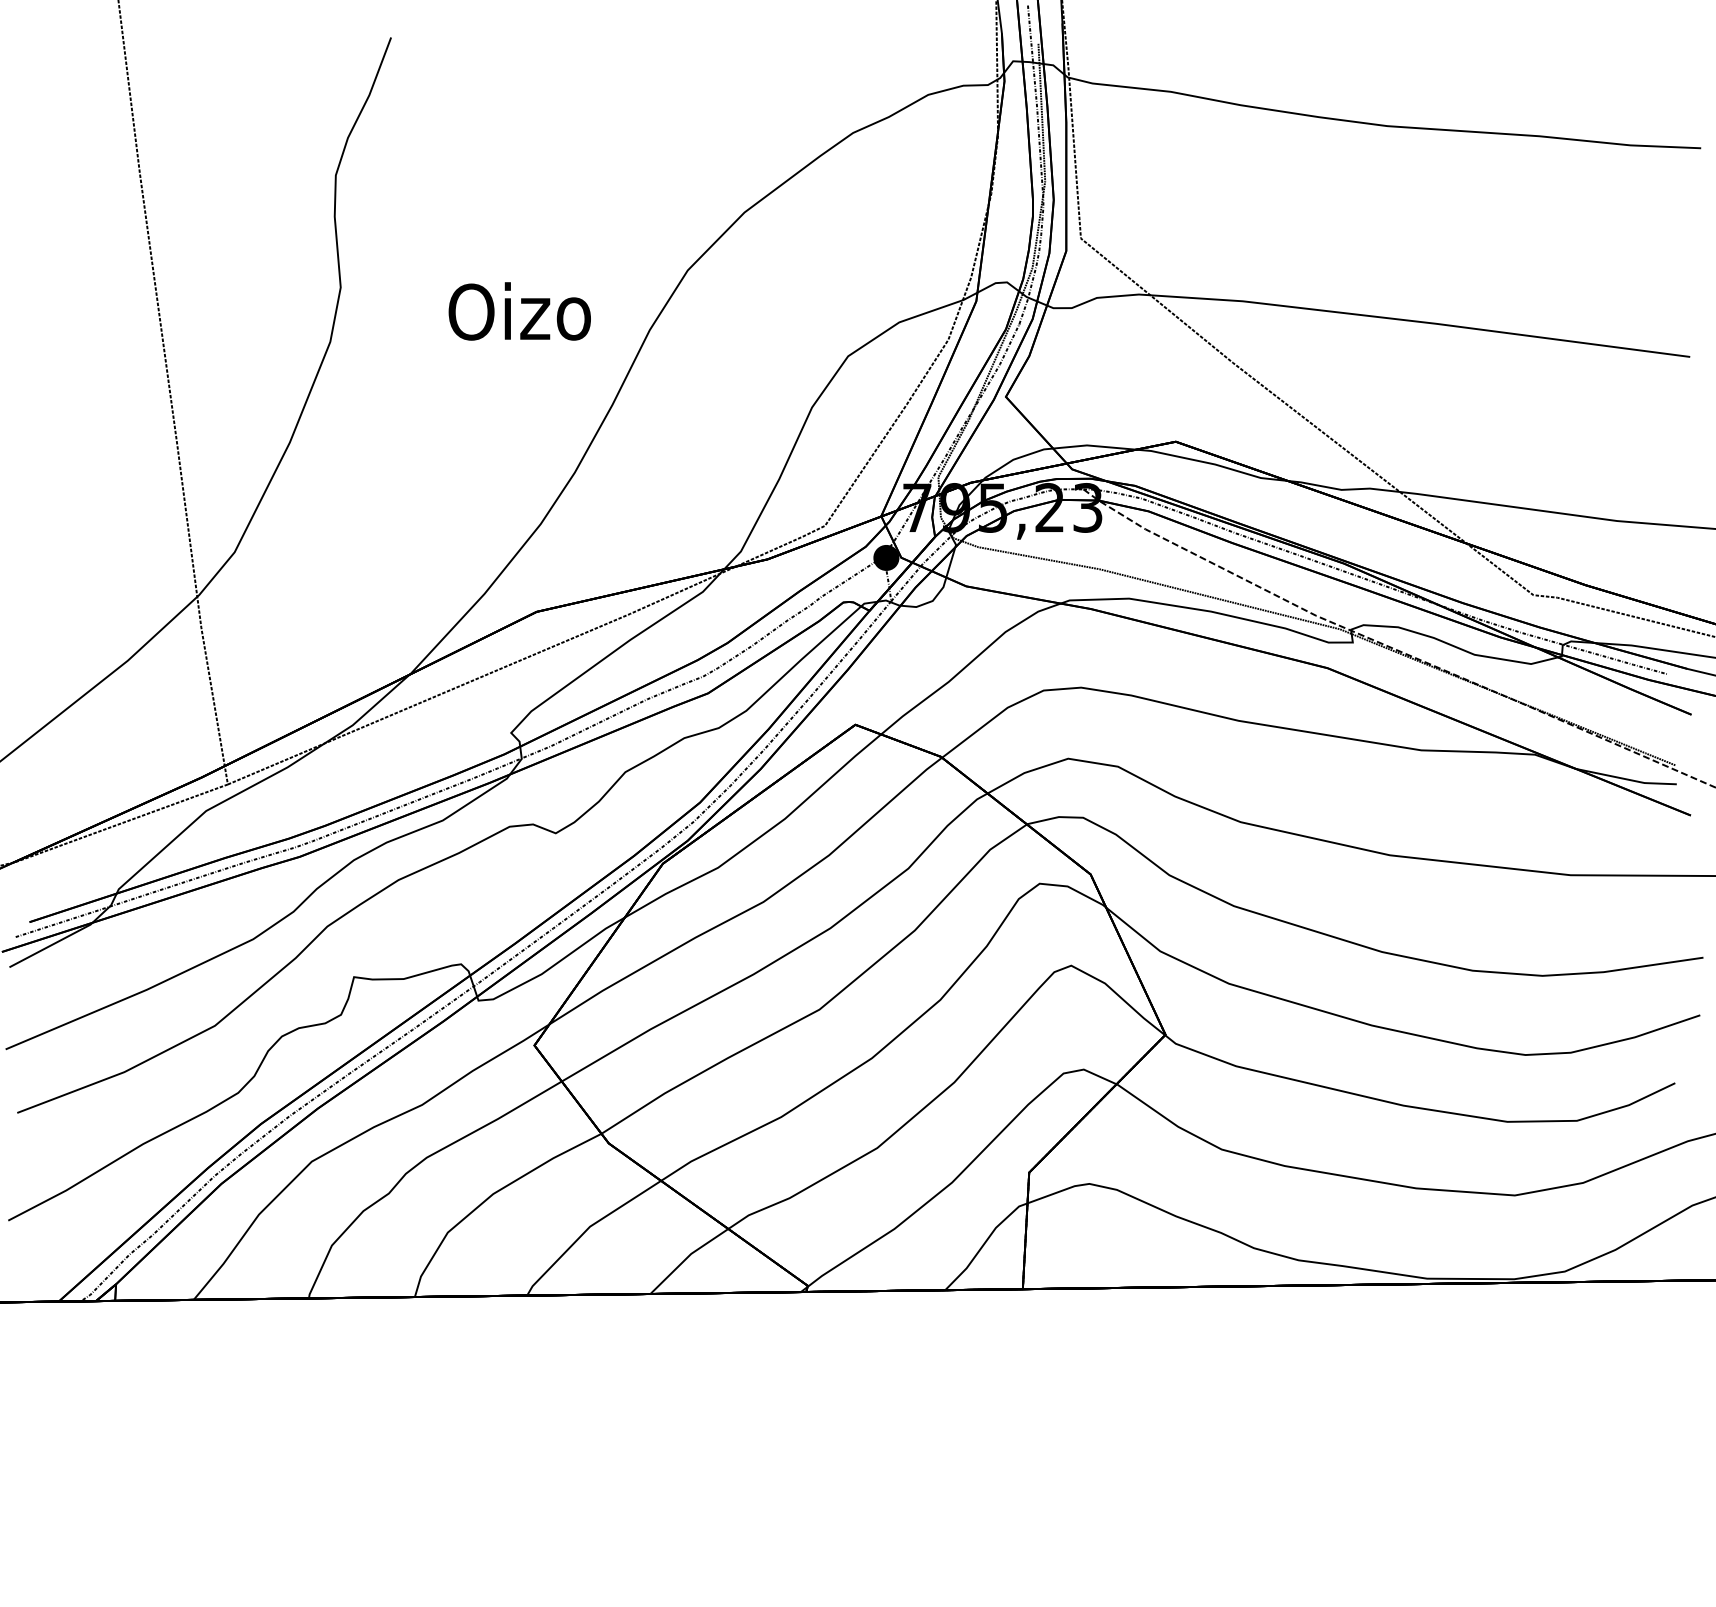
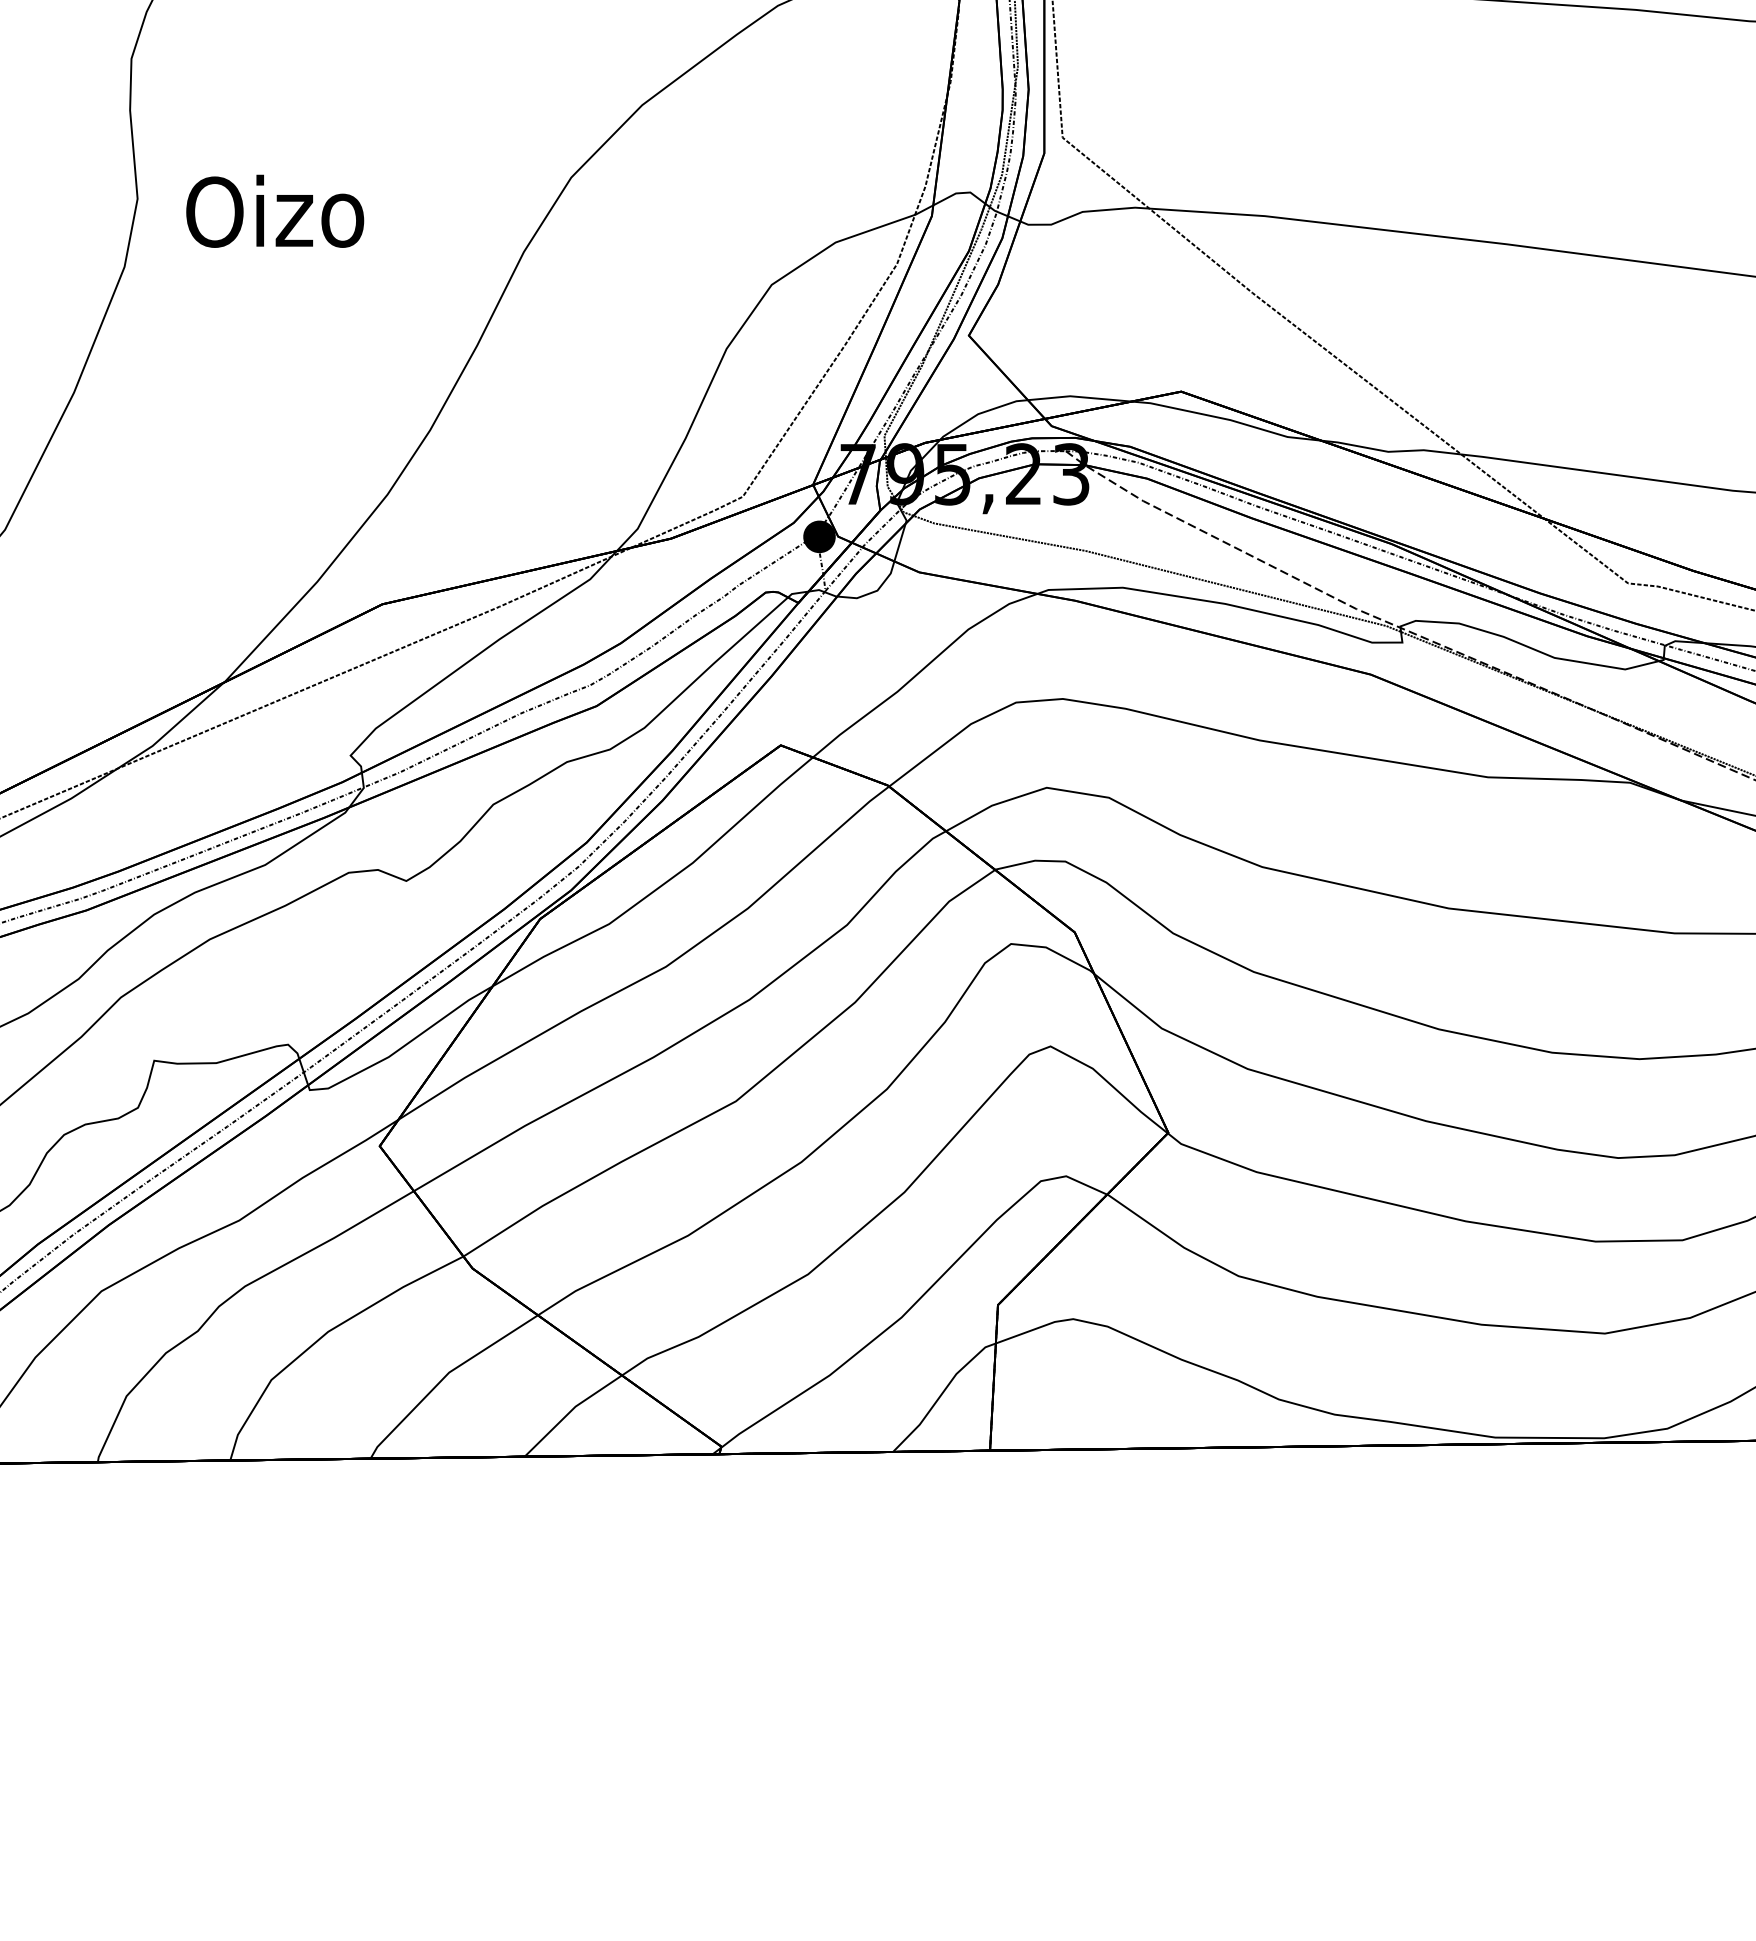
text: (519, 311) -> (274, 211), moved

